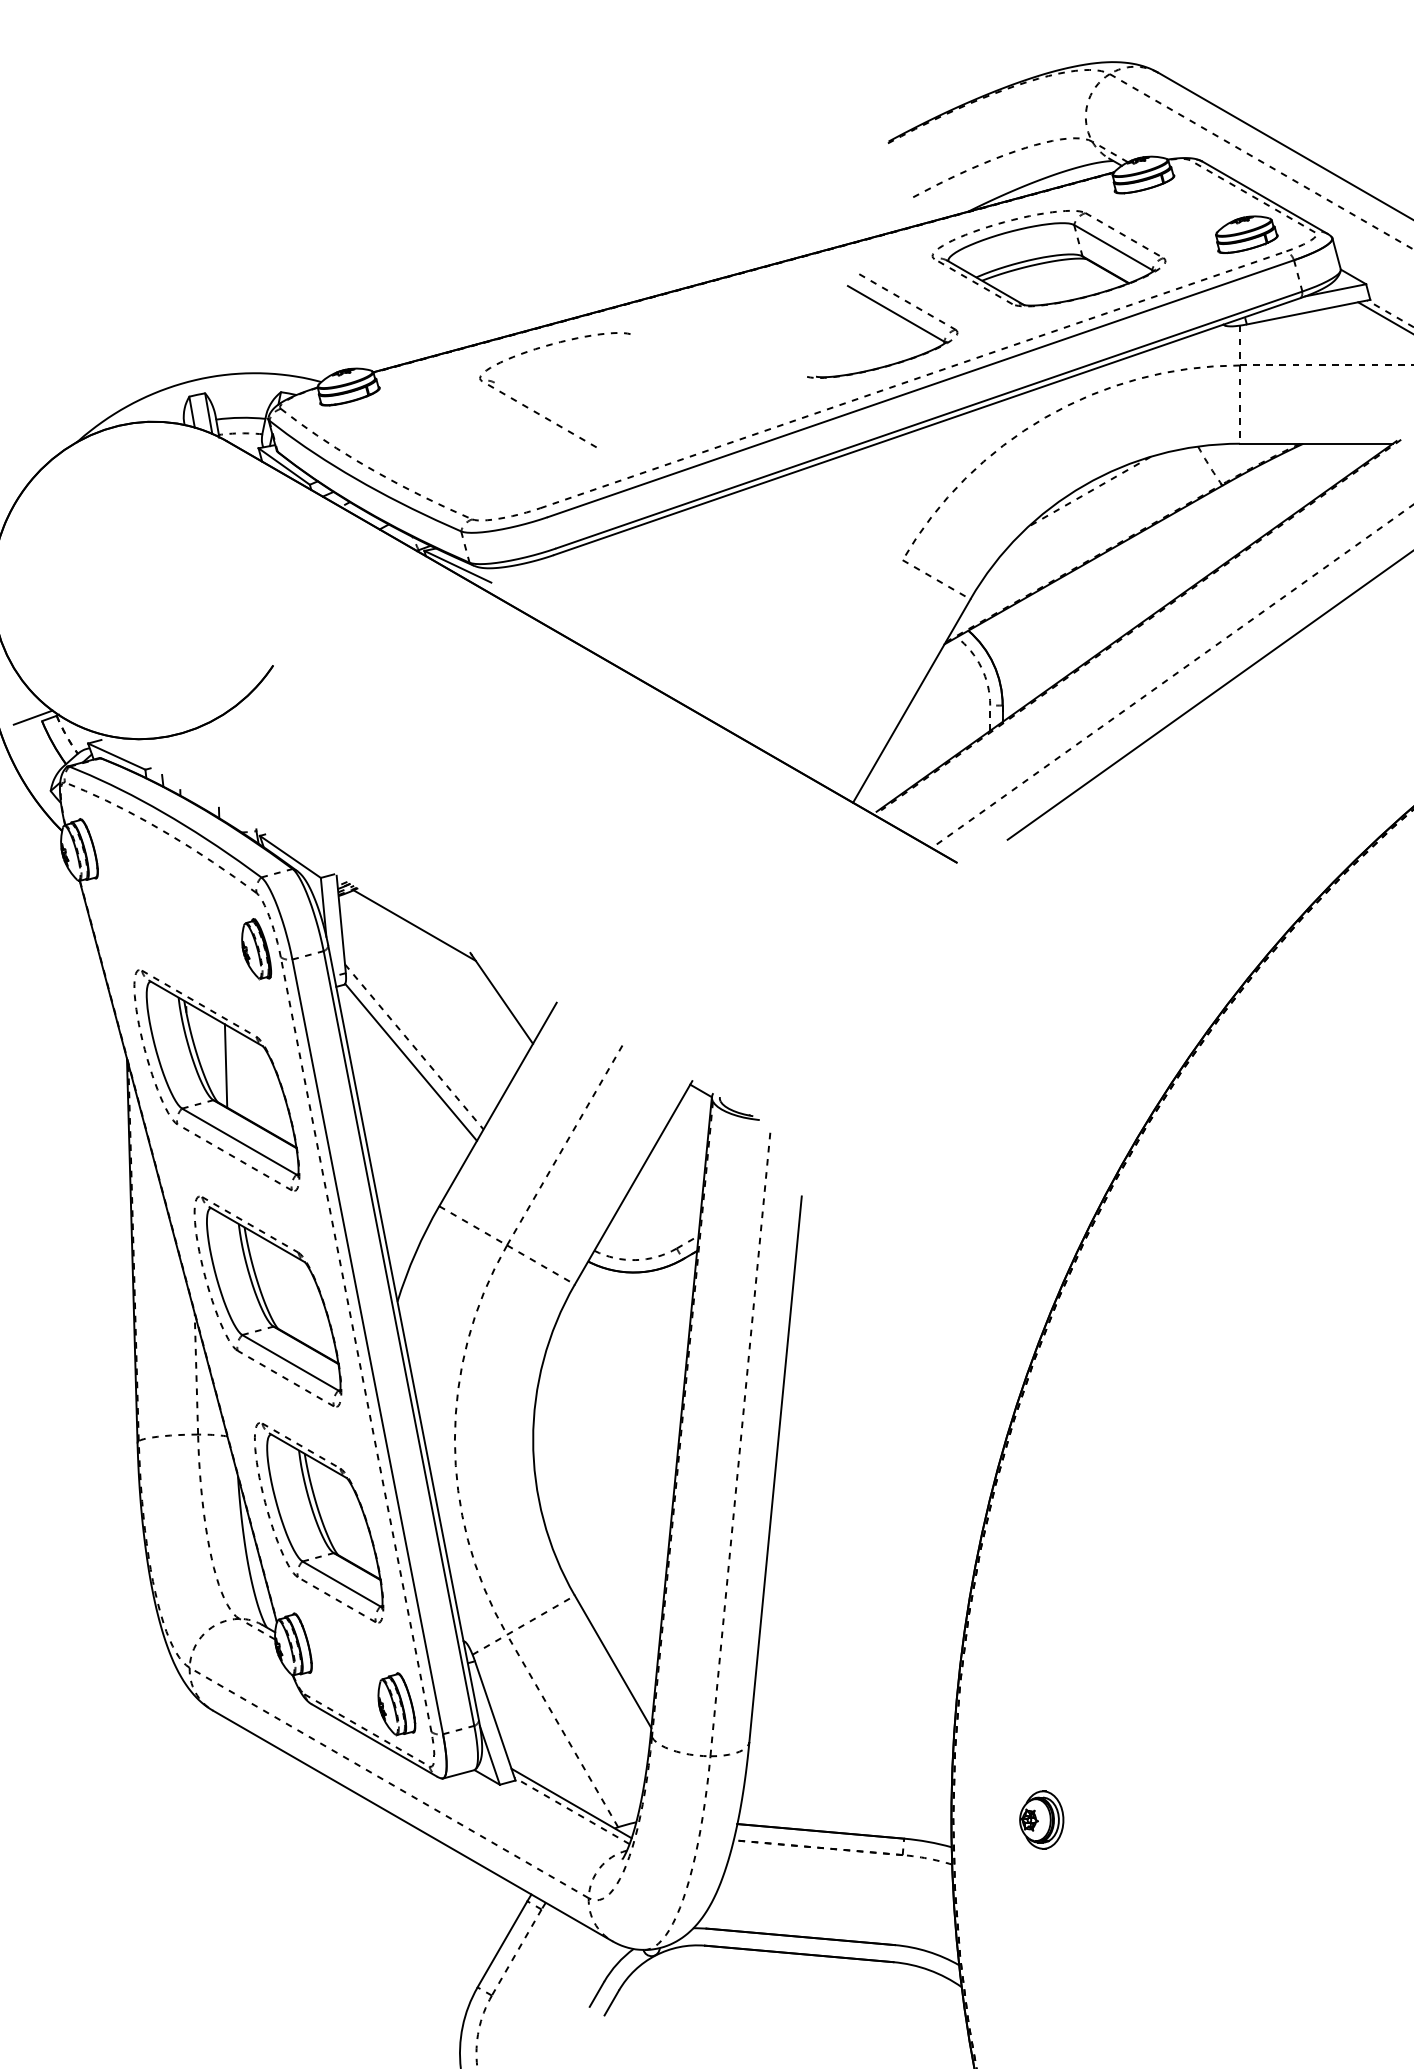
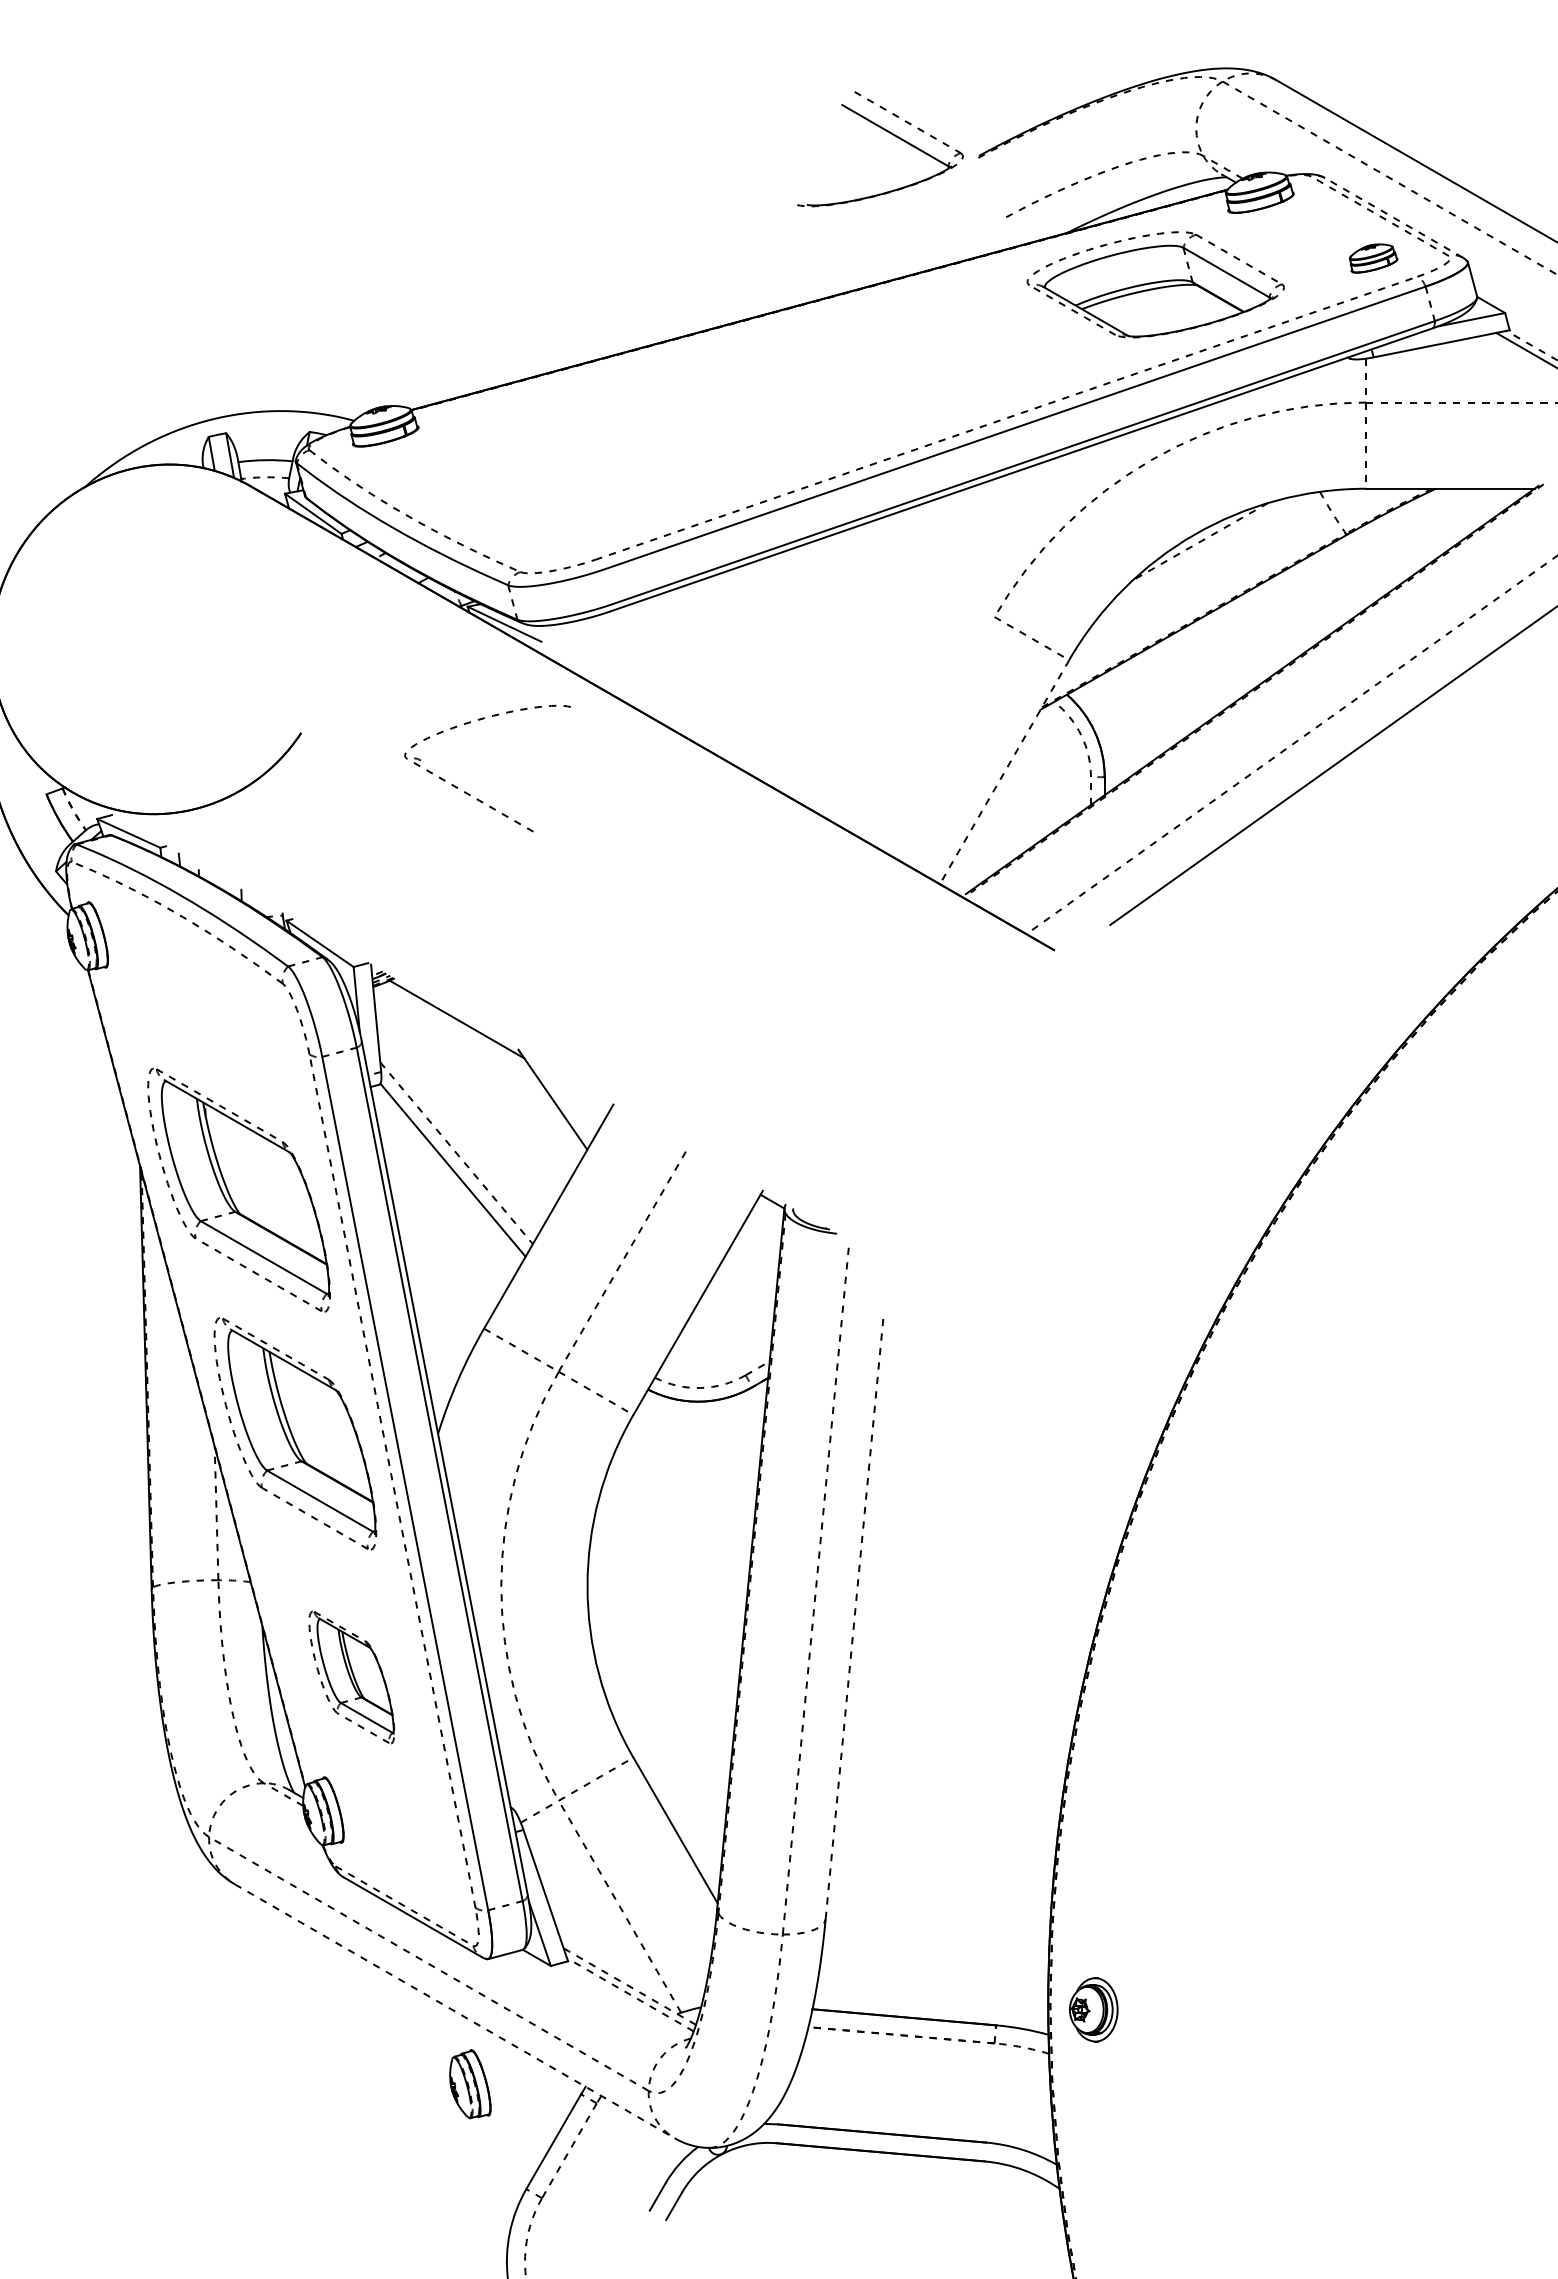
line: (1264, 197) -> (1393, 217), solid -> dashed
part: (1246, 234) -> (1373, 258), size x0.7
part: (890, 311) -> (889, 133), moved
part: (538, 412) -> (469, 793), moved
line: (911, 701) -> (1004, 772), solid -> dashed
line: (32, 717) -> (36, 790), removed
part: (256, 949) -> (282, 1045), removed
line: (225, 1066) -> (248, 1174), removed
line: (775, 1469) -> (854, 1618), solid -> dashed
part: (318, 1522) -> (351, 1677), size x0.6
part: (396, 1704) -> (470, 2084), moved
line: (571, 1803) -> (629, 1986), solid -> dashed
part: (1041, 1819) -> (1093, 2009), moved
line: (412, 1826) -> (454, 2011), solid -> dashed

